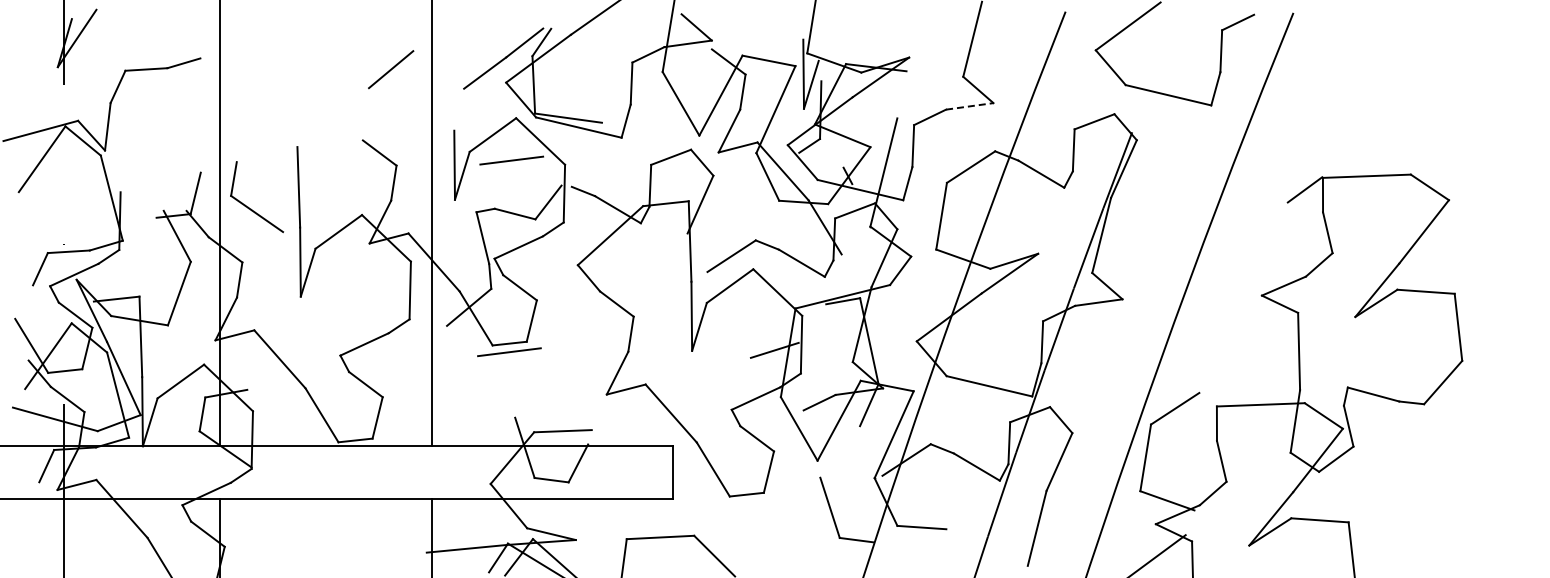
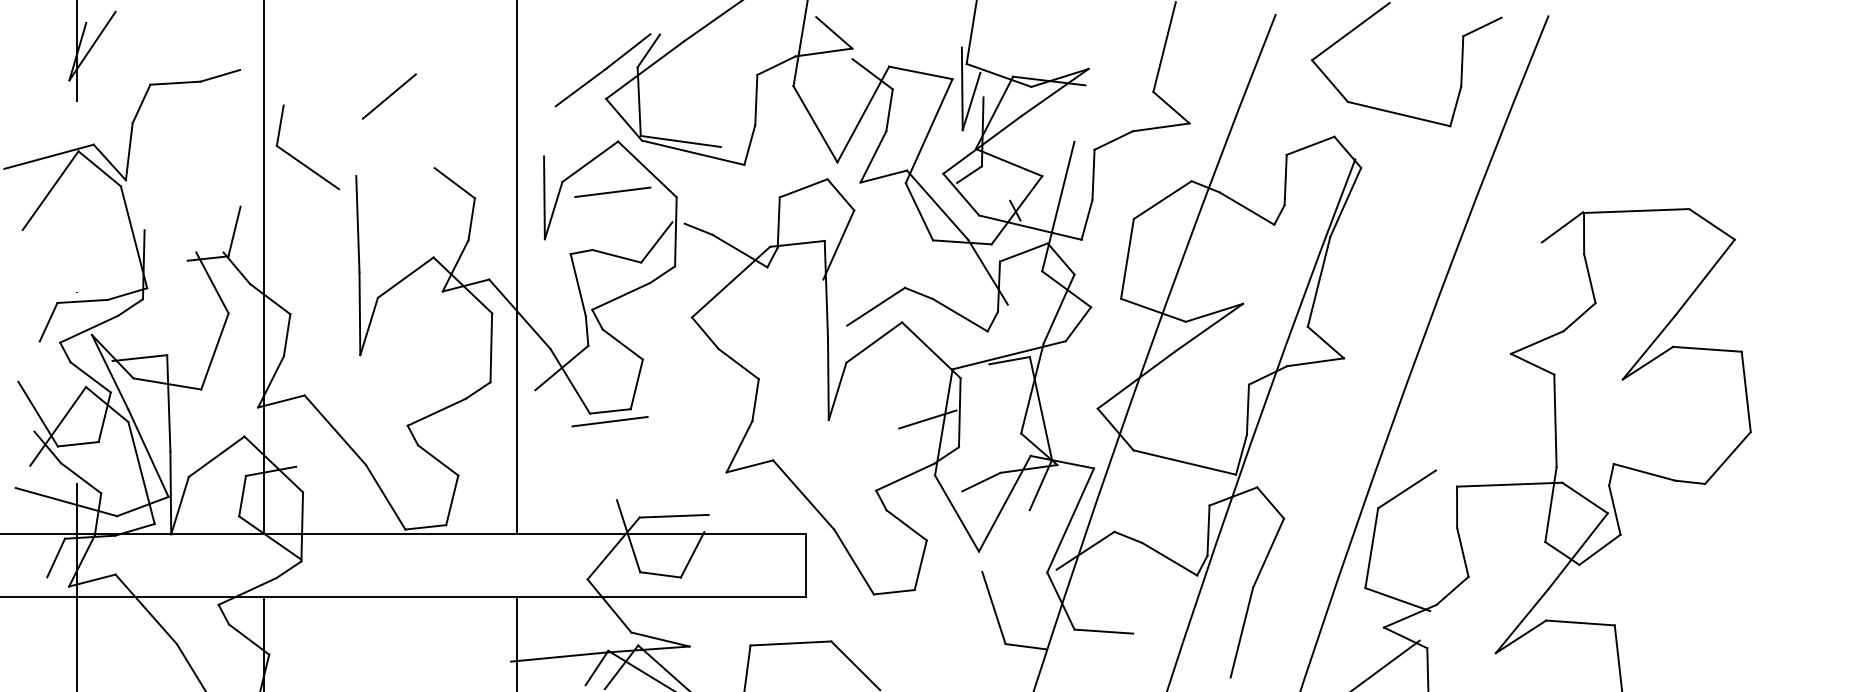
line: (391, 69) -> (389, 96), moved
line: (969, 106) -> (1160, 127), dashed -> solid
part: (251, 208) -> (301, 161), moved

